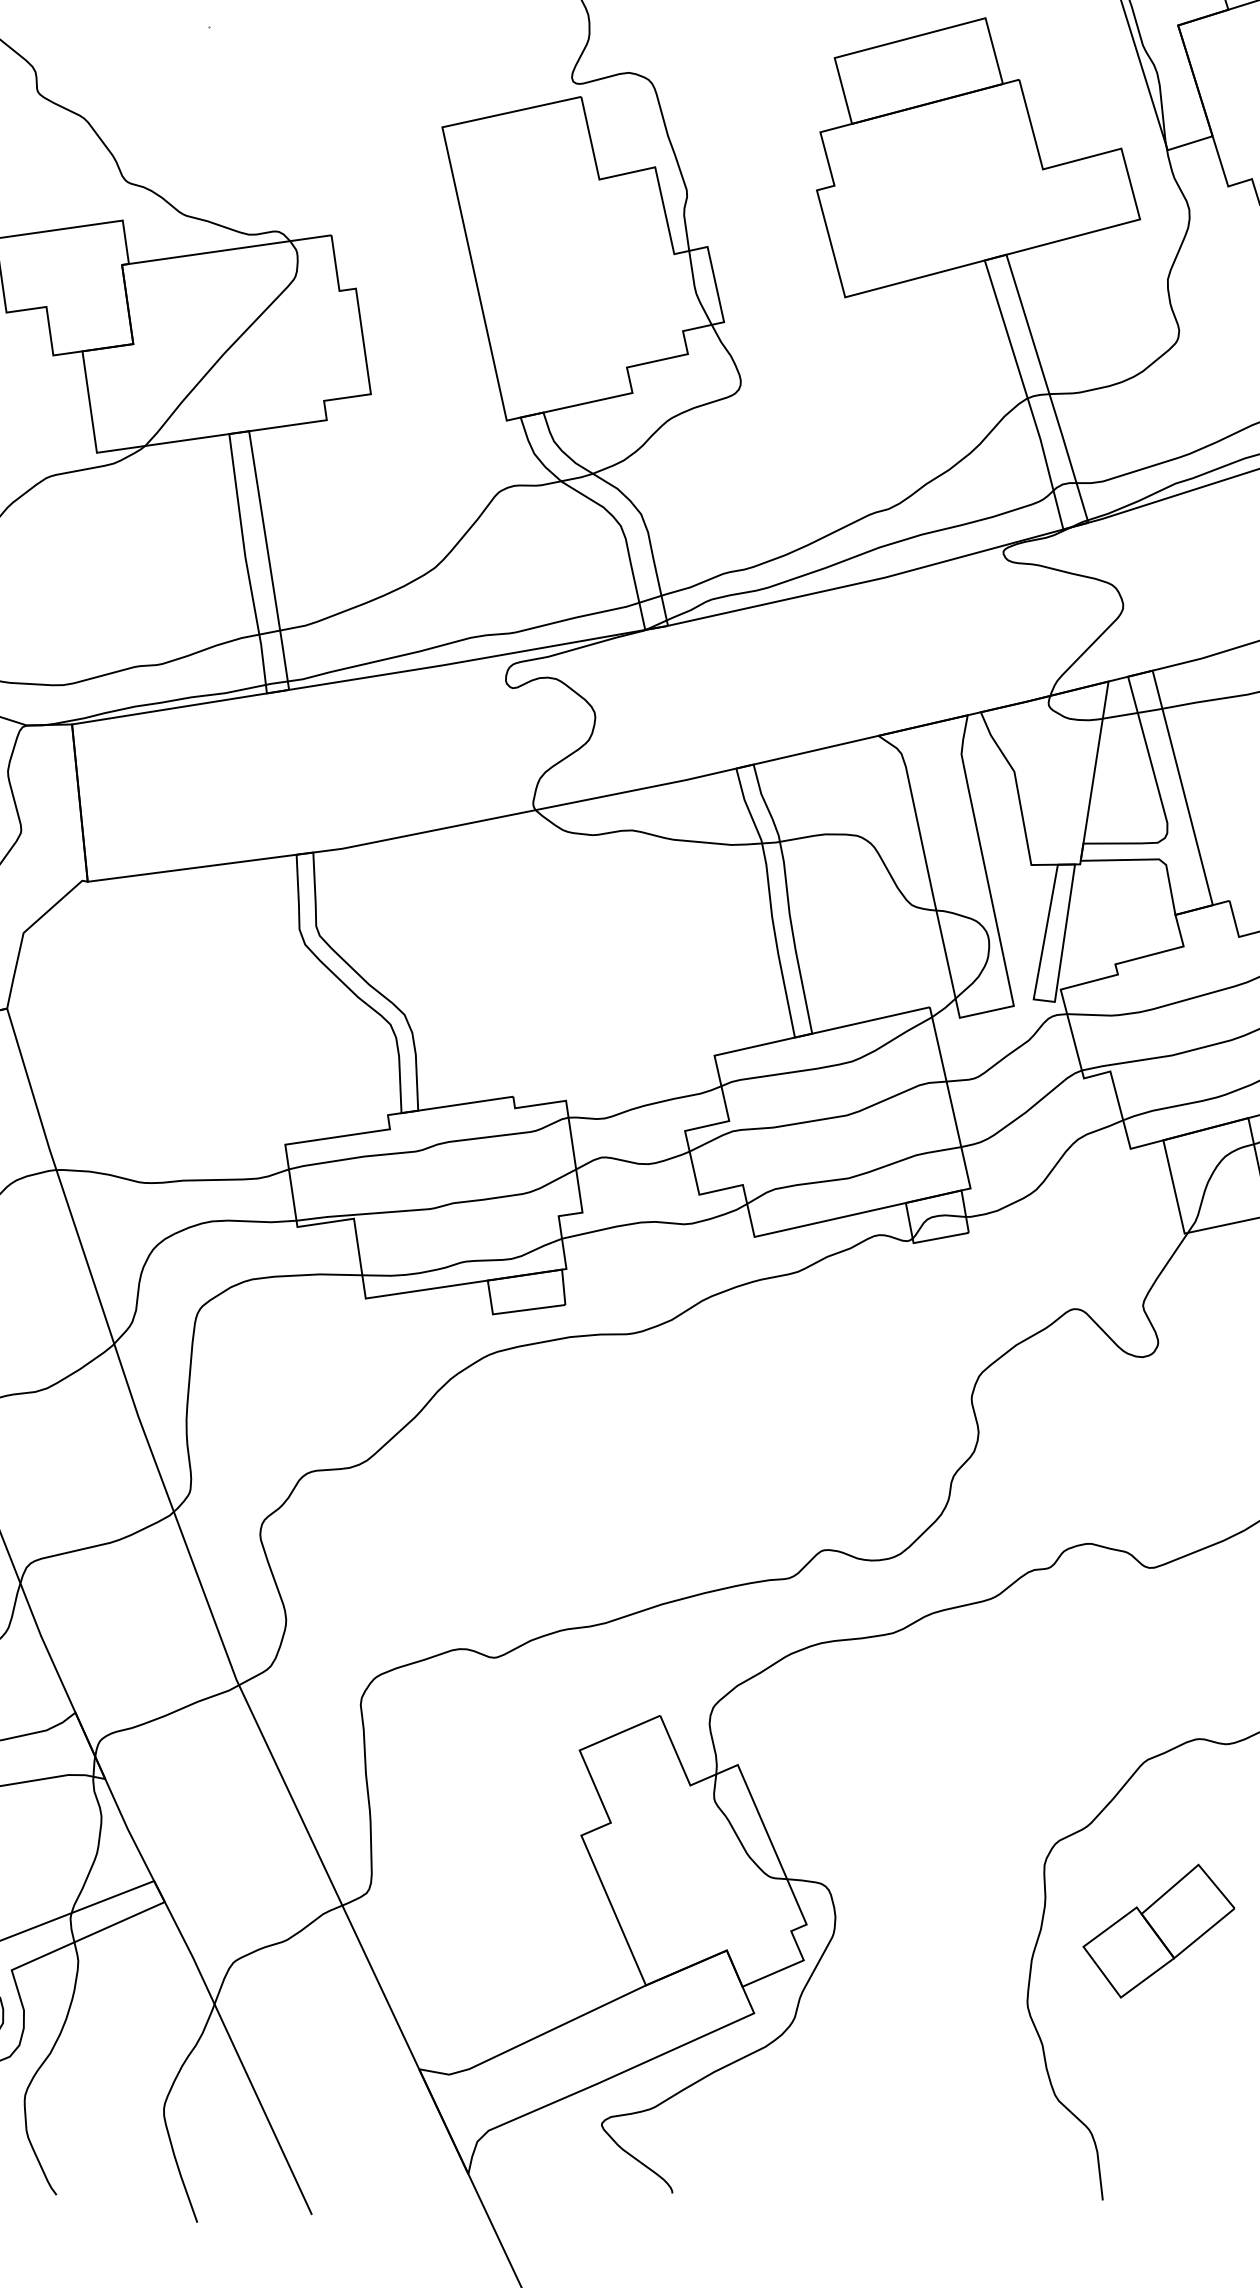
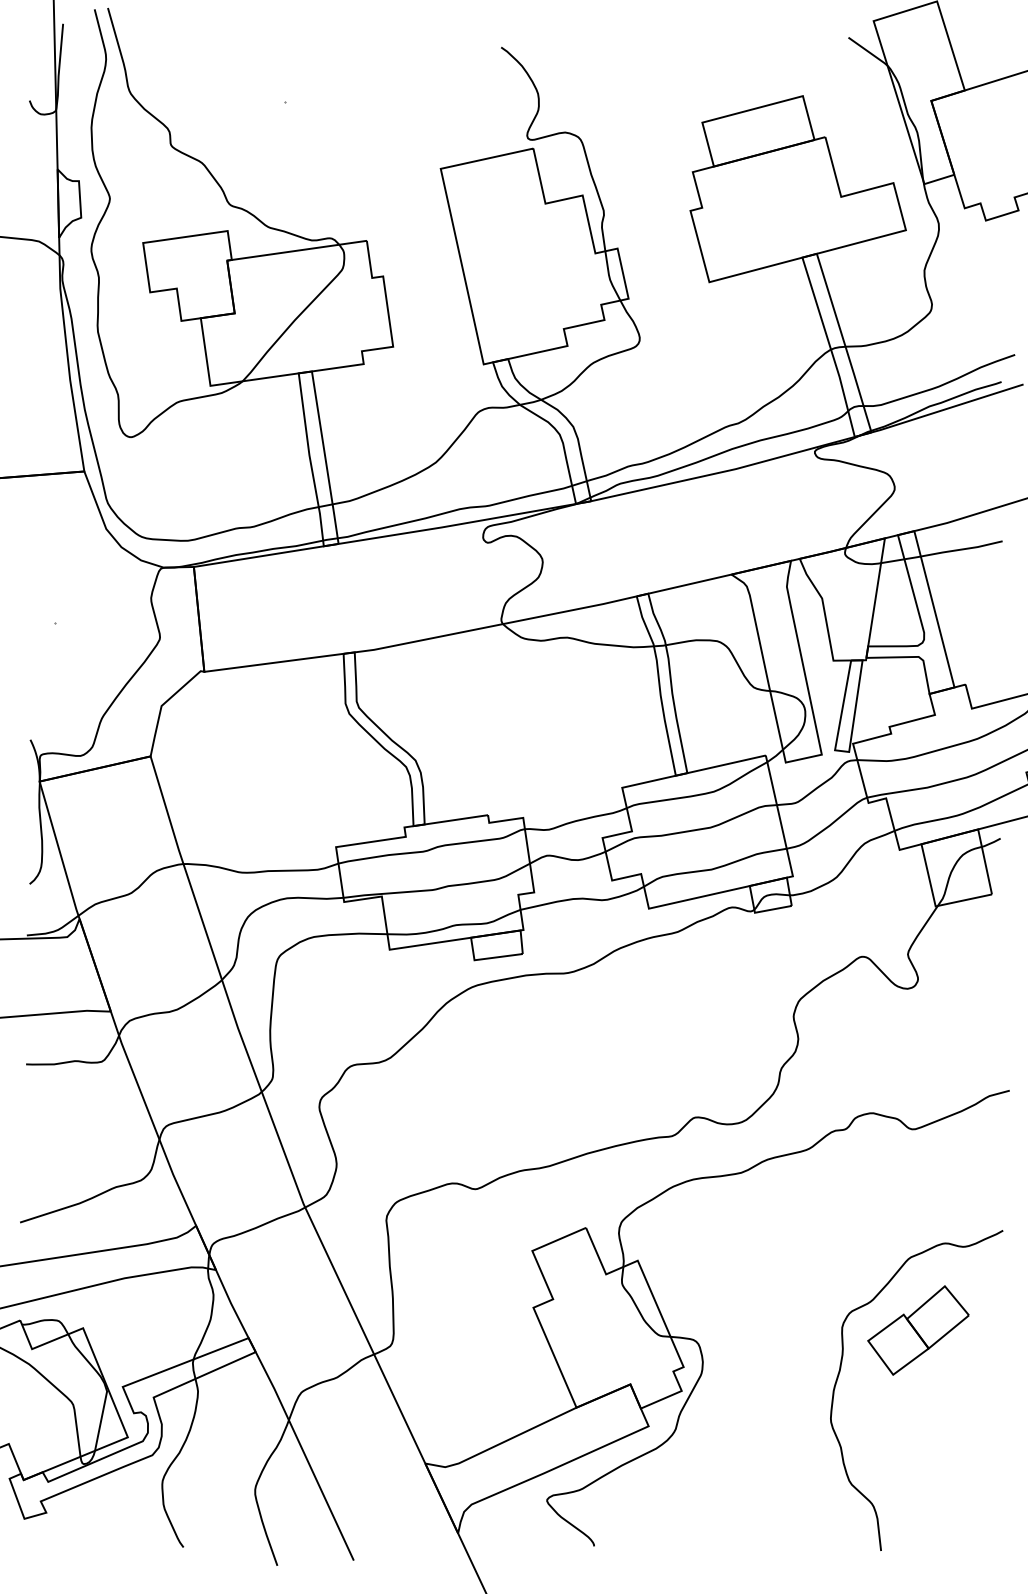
part: (1158, 1931) -> (918, 1330), moved

